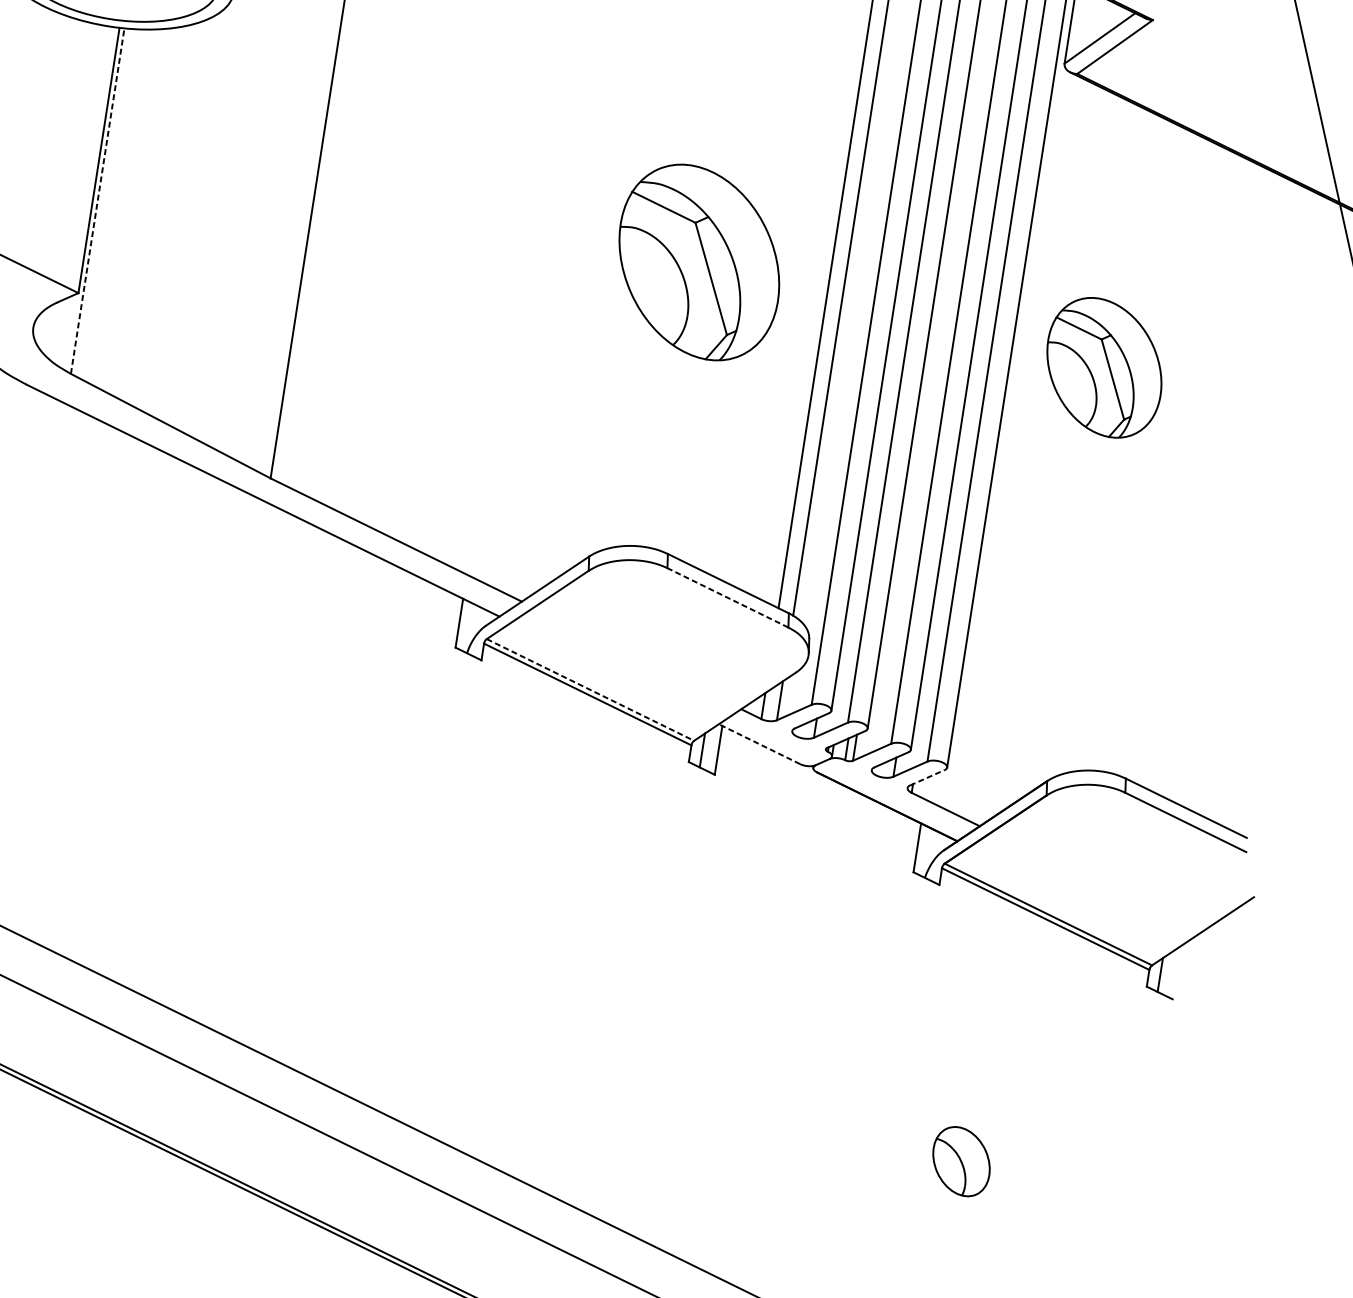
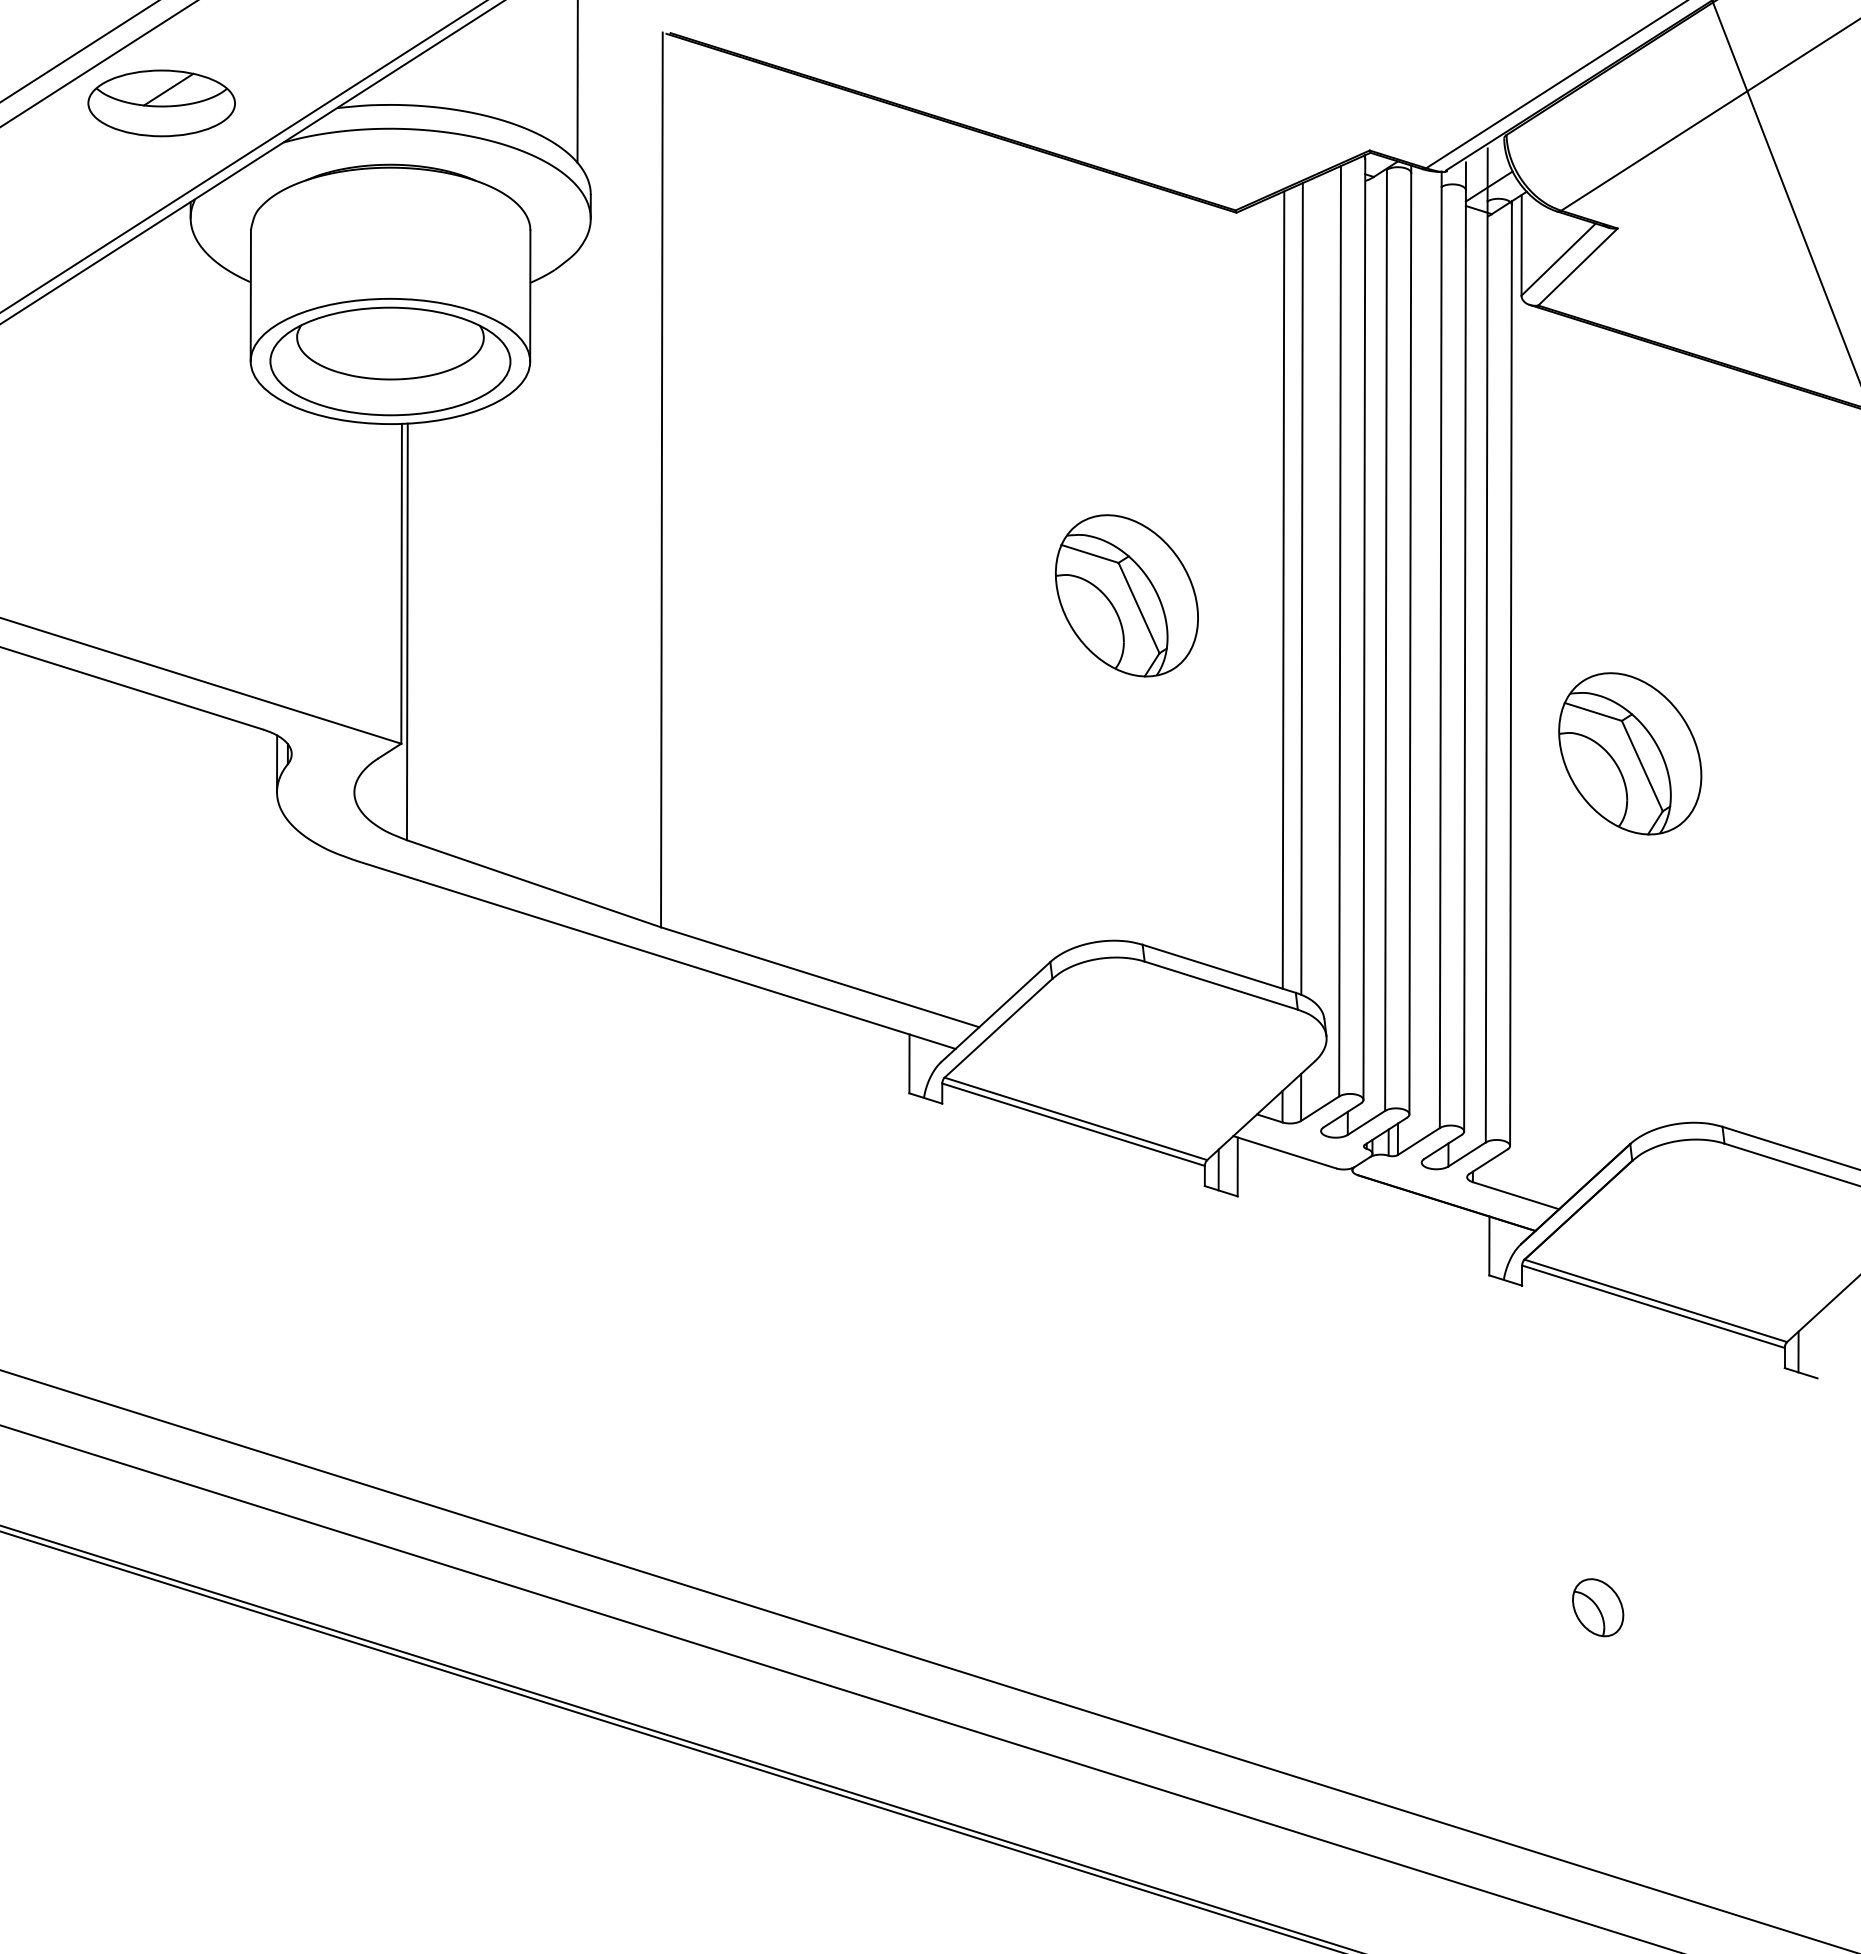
line: (97, 200) -> (407, 631), dashed -> solid
part: (698, 262) -> (1126, 595), size x0.71
part: (1104, 367) -> (1630, 753), moved
line: (727, 597) -> (1220, 985), dashed -> solid
line: (590, 689) -> (1075, 1118), dashed -> solid
line: (759, 744) -> (1284, 1152), dashed -> solid
line: (927, 777) -> (1488, 1161), dashed -> solid
part: (961, 1161) -> (1598, 1607), size x0.71

